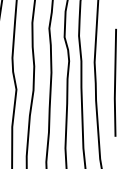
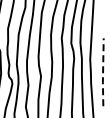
line: (115, 84) -> (103, 73), solid -> dashed

